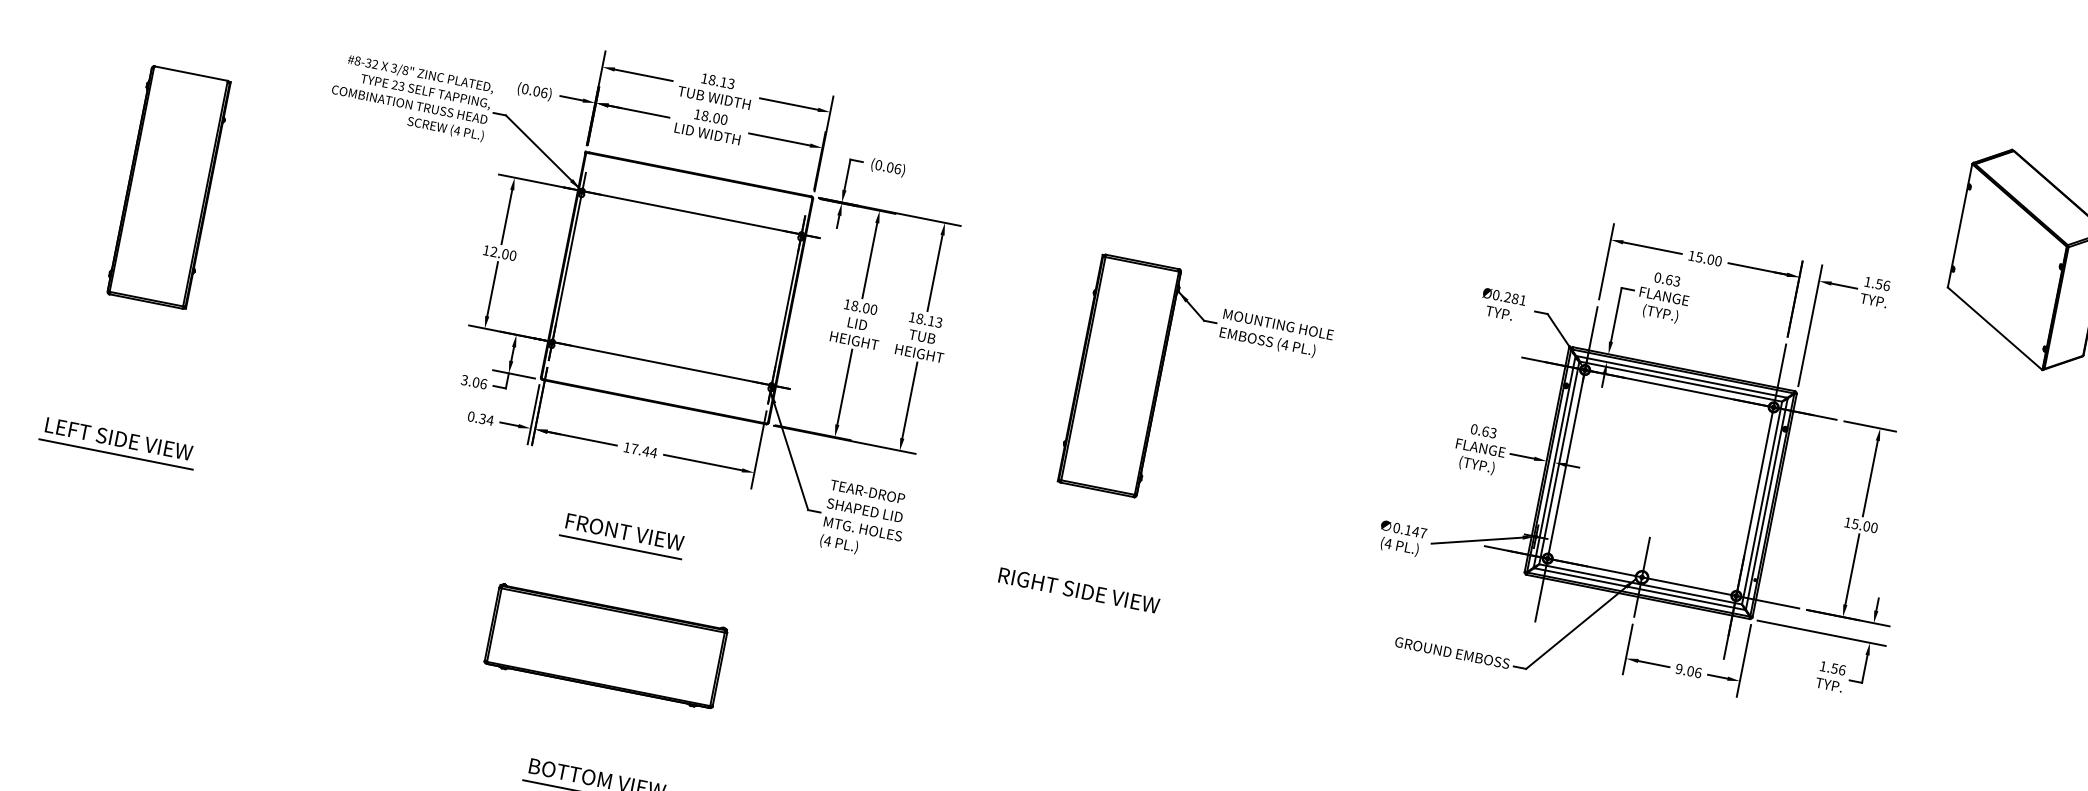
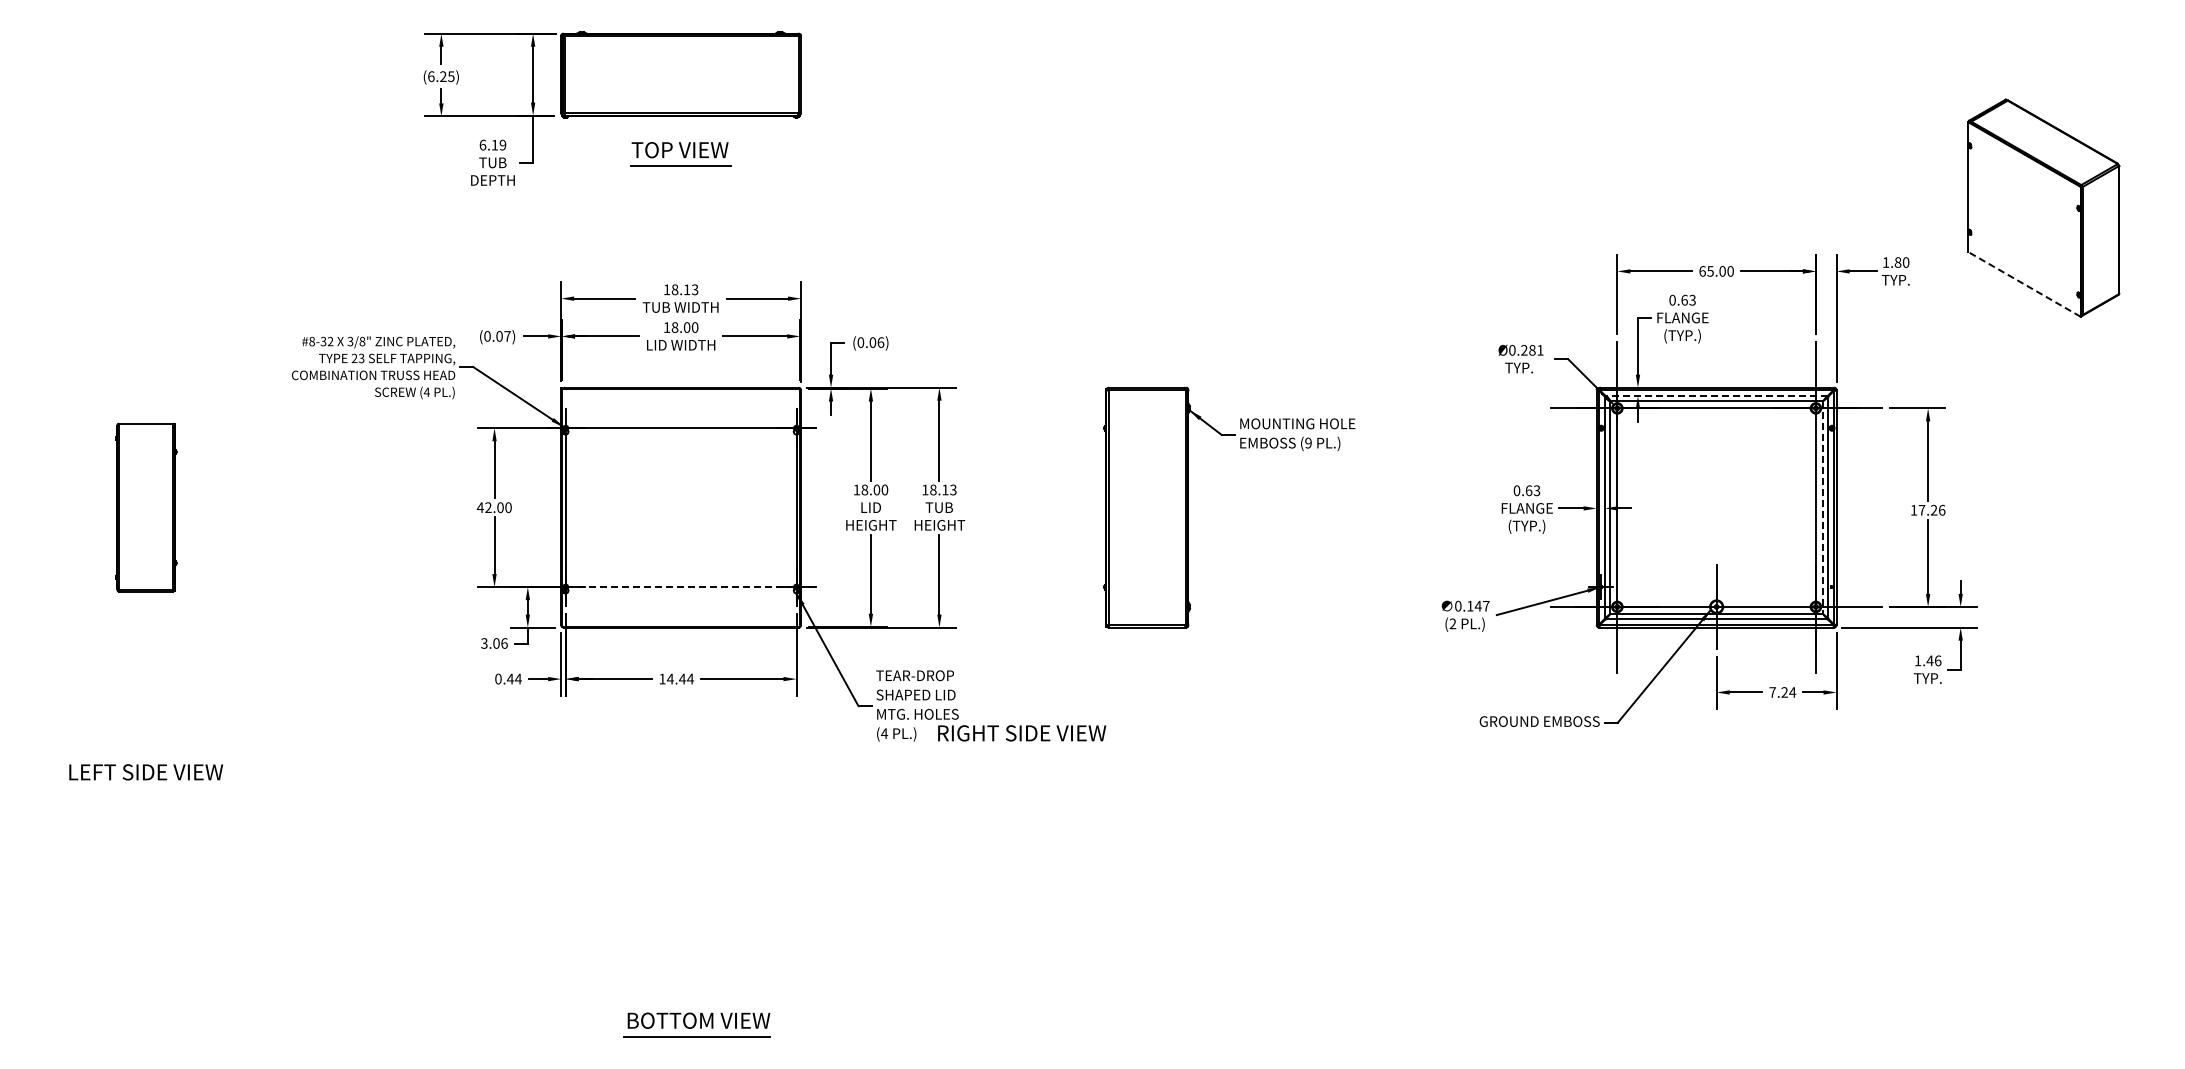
text: (544, 92) -> (507, 336), (0.06) -> (0.07)
part: (169, 187) -> (146, 507), size x0.7
text: (485, 250) -> (479, 507), 12.00 -> 42.00
text: (1691, 255) -> (1702, 271), 15.00 -> 65.00
text: (1882, 284) -> (1901, 262), 1.56 -> 1.80
line: (1995, 328) -> (2024, 284), solid -> dashed
text: (1285, 344) -> (1308, 442), (4 -> (9
line: (661, 363) -> (680, 587), solid -> dashed
line: (1681, 376) -> (1716, 395), solid -> dashed
text: (481, 418) -> (509, 678), 0.34 -> 0.44
text: (634, 448) -> (670, 678), 17.44 -> 14.44
line: (115, 454) -> (145, 788), removed
line: (1762, 502) -> (1823, 507), solid -> dashed
text: (1864, 526) -> (1931, 510), 15.00 -> 17.26
part: (622, 535) -> (675, 769), removed
text: (1388, 543) -> (1452, 623), (4 -> (2
text: (1079, 590) -> (1022, 733), moved
part: (605, 646) -> (680, 884), removed
text: (1834, 668) -> (1929, 660), 1.56 -> 1.46
text: (1688, 670) -> (1782, 692), 9.06 -> 7.24

